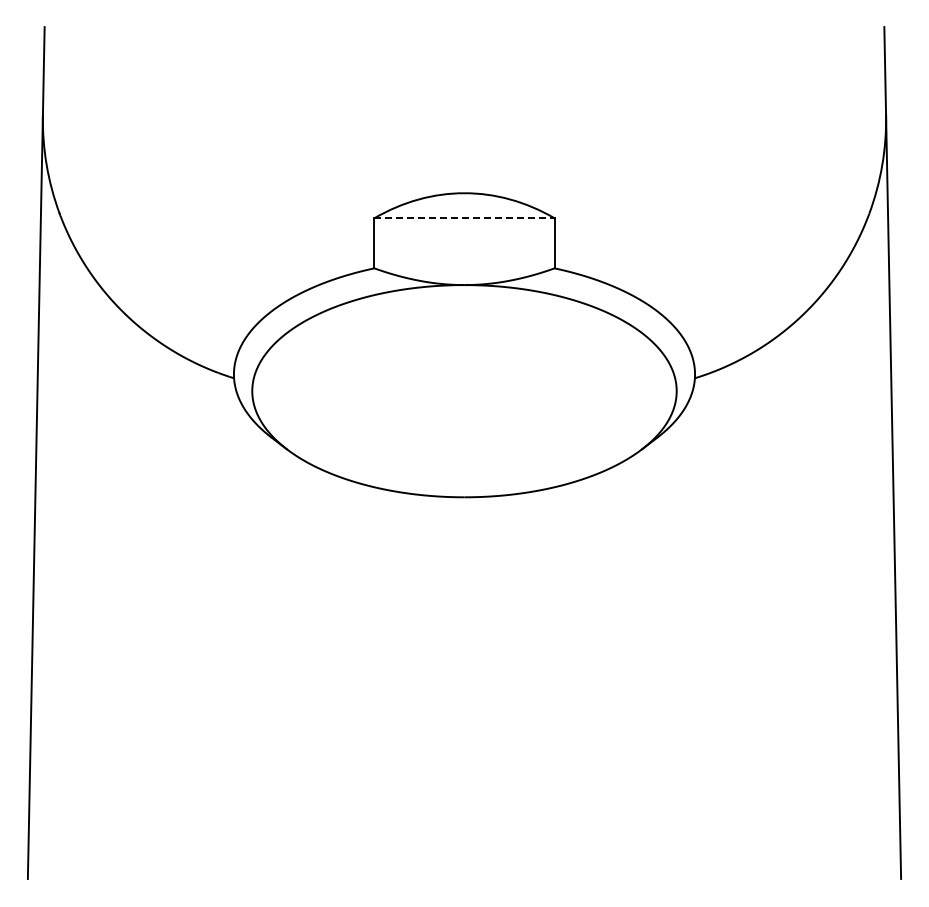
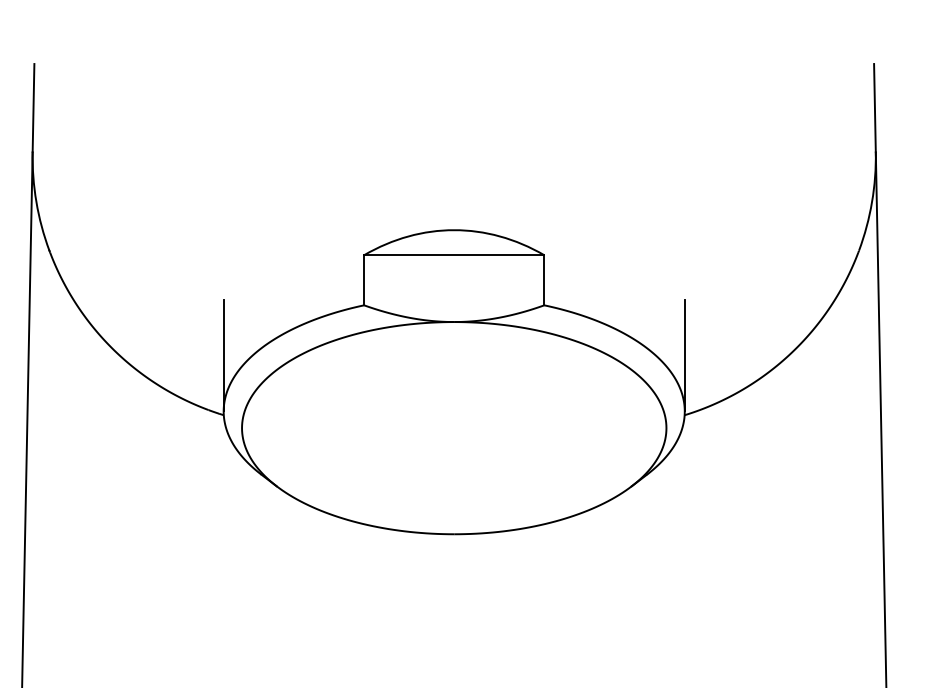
line: (464, 218) -> (454, 255), dashed -> solid
line: (233, 318) -> (223, 355), added
line: (695, 318) -> (685, 355), added

